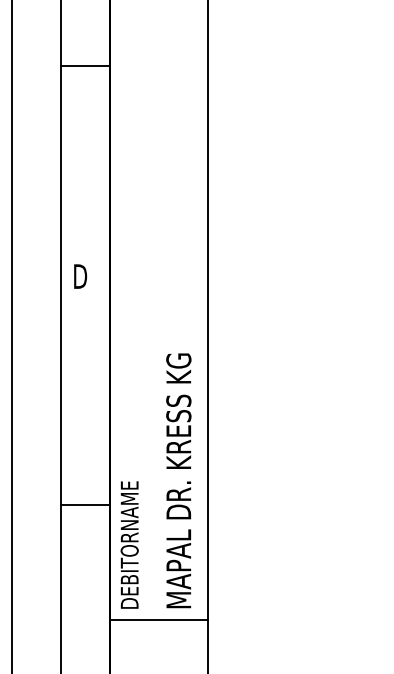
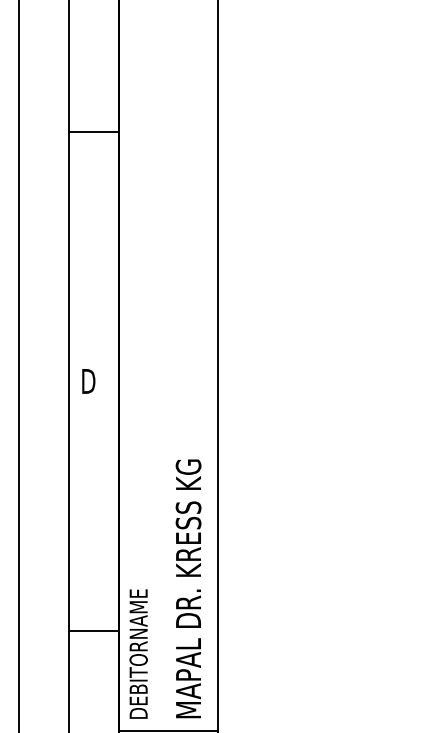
line: (85, 65) -> (93, 132), moved
line: (85, 505) -> (93, 630), moved

